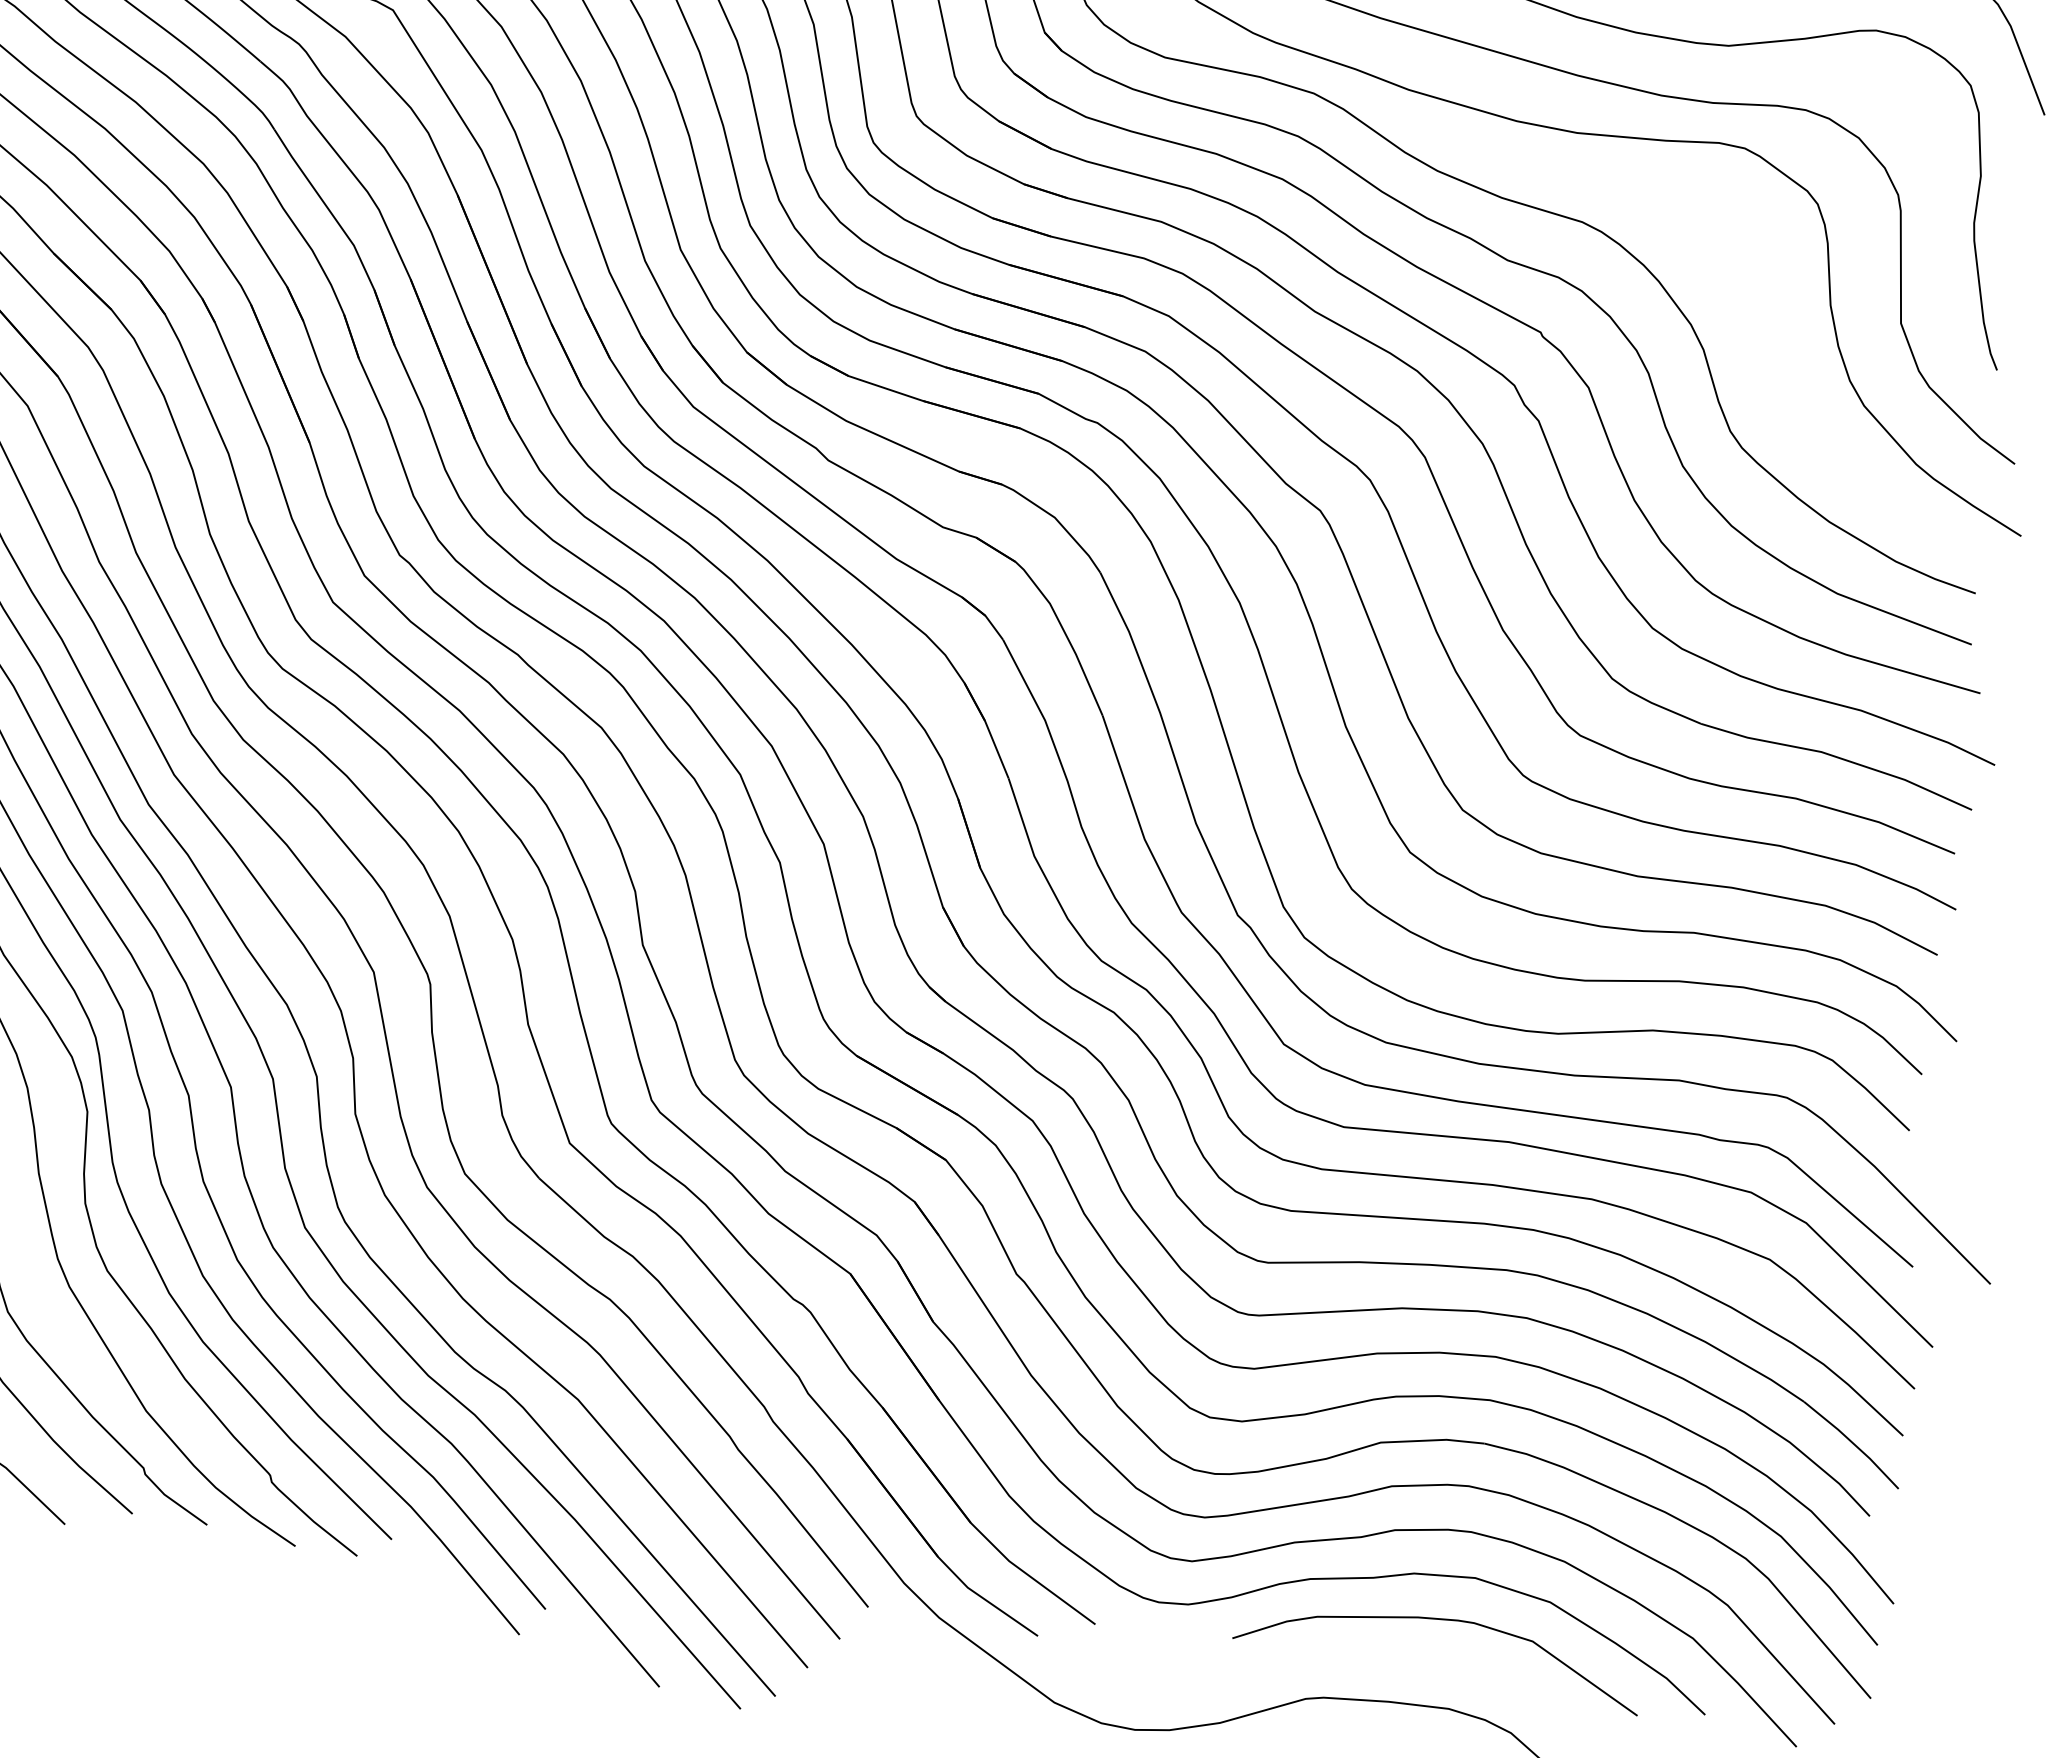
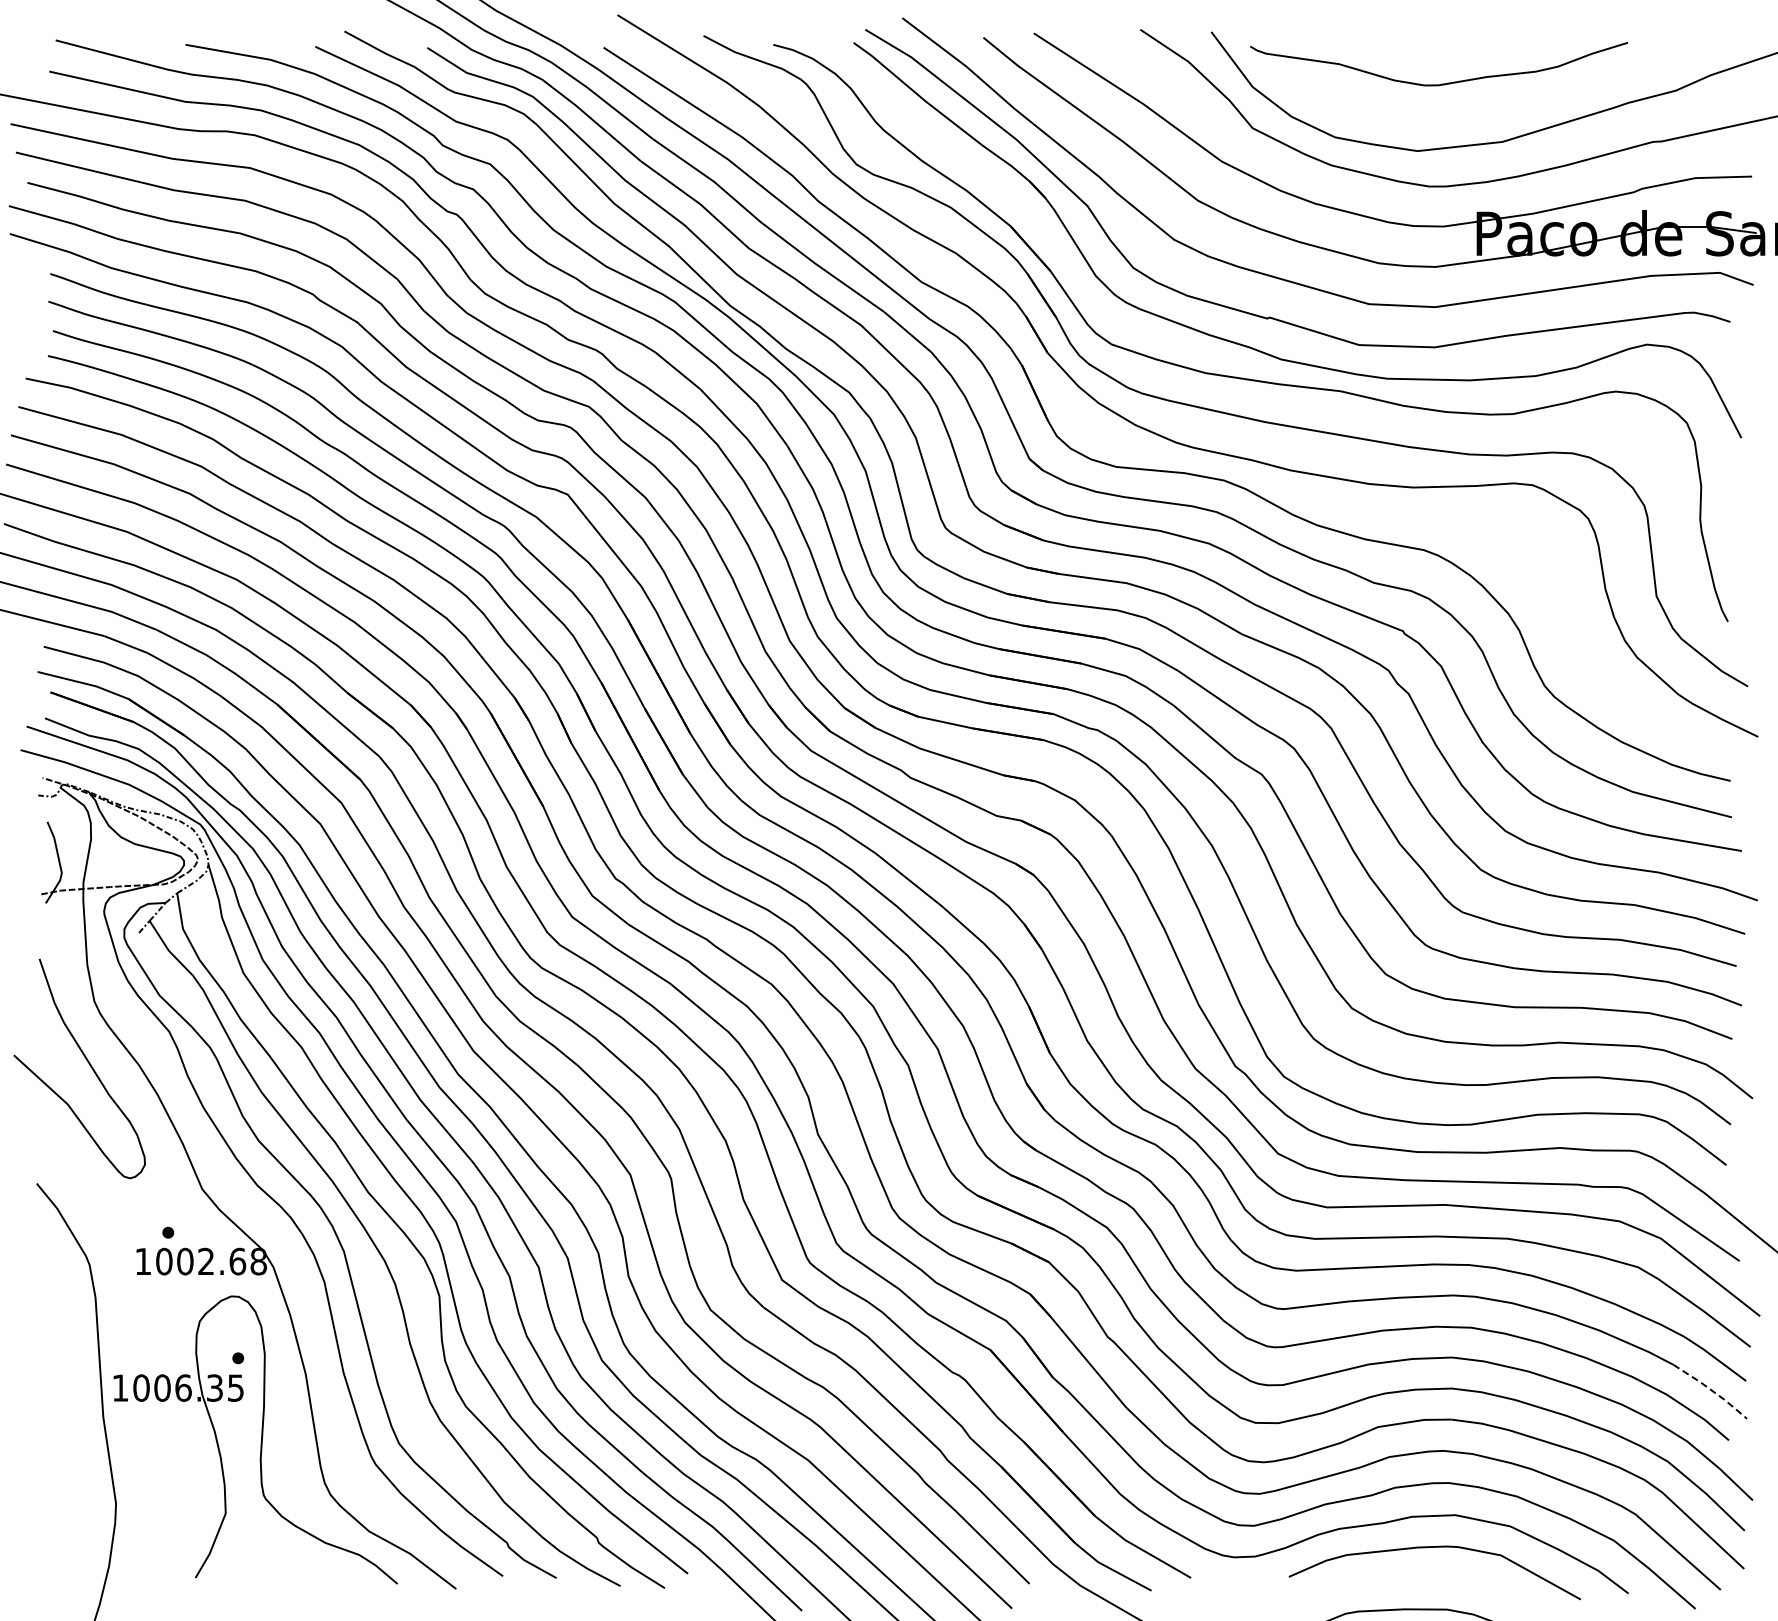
line: (1853, 1443) -> (1711, 1390), solid -> dashed

